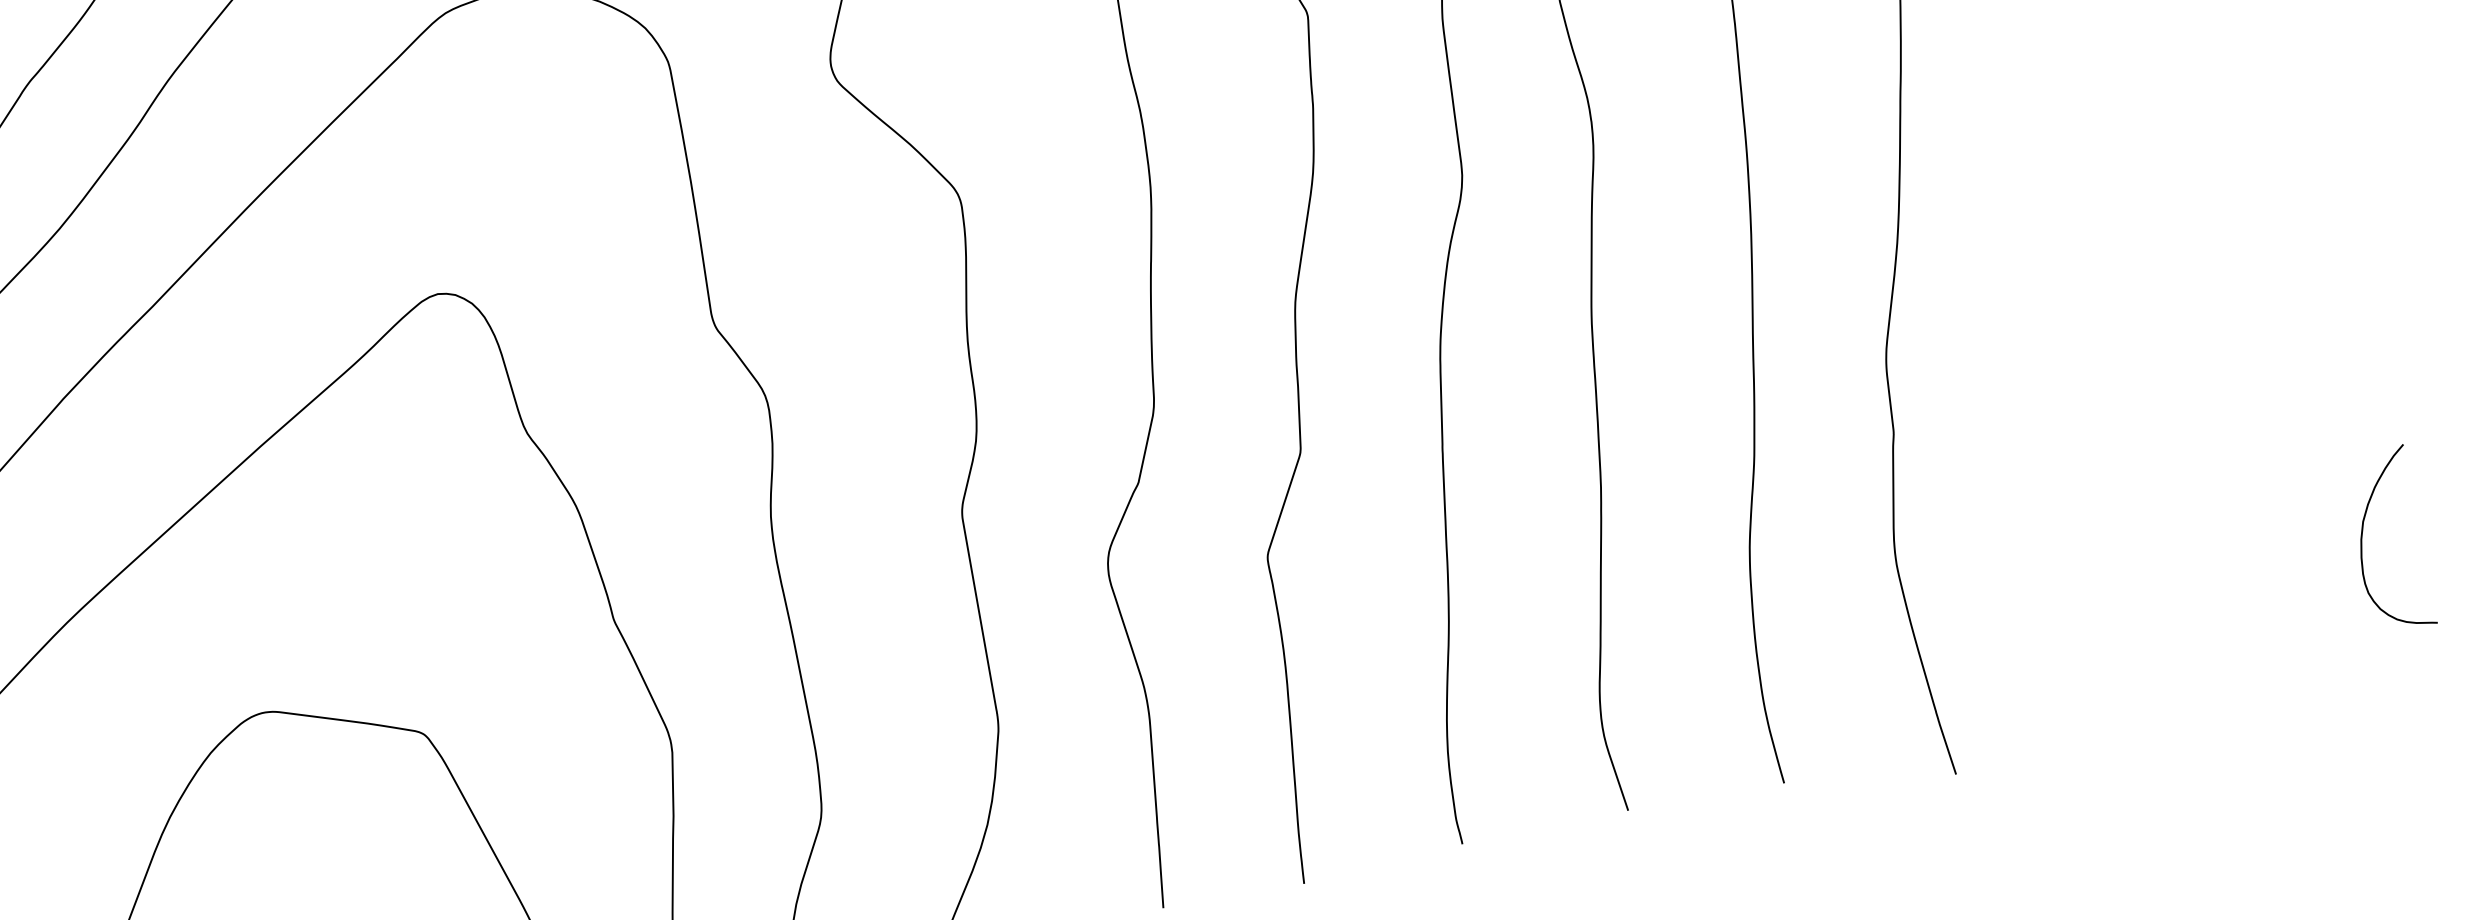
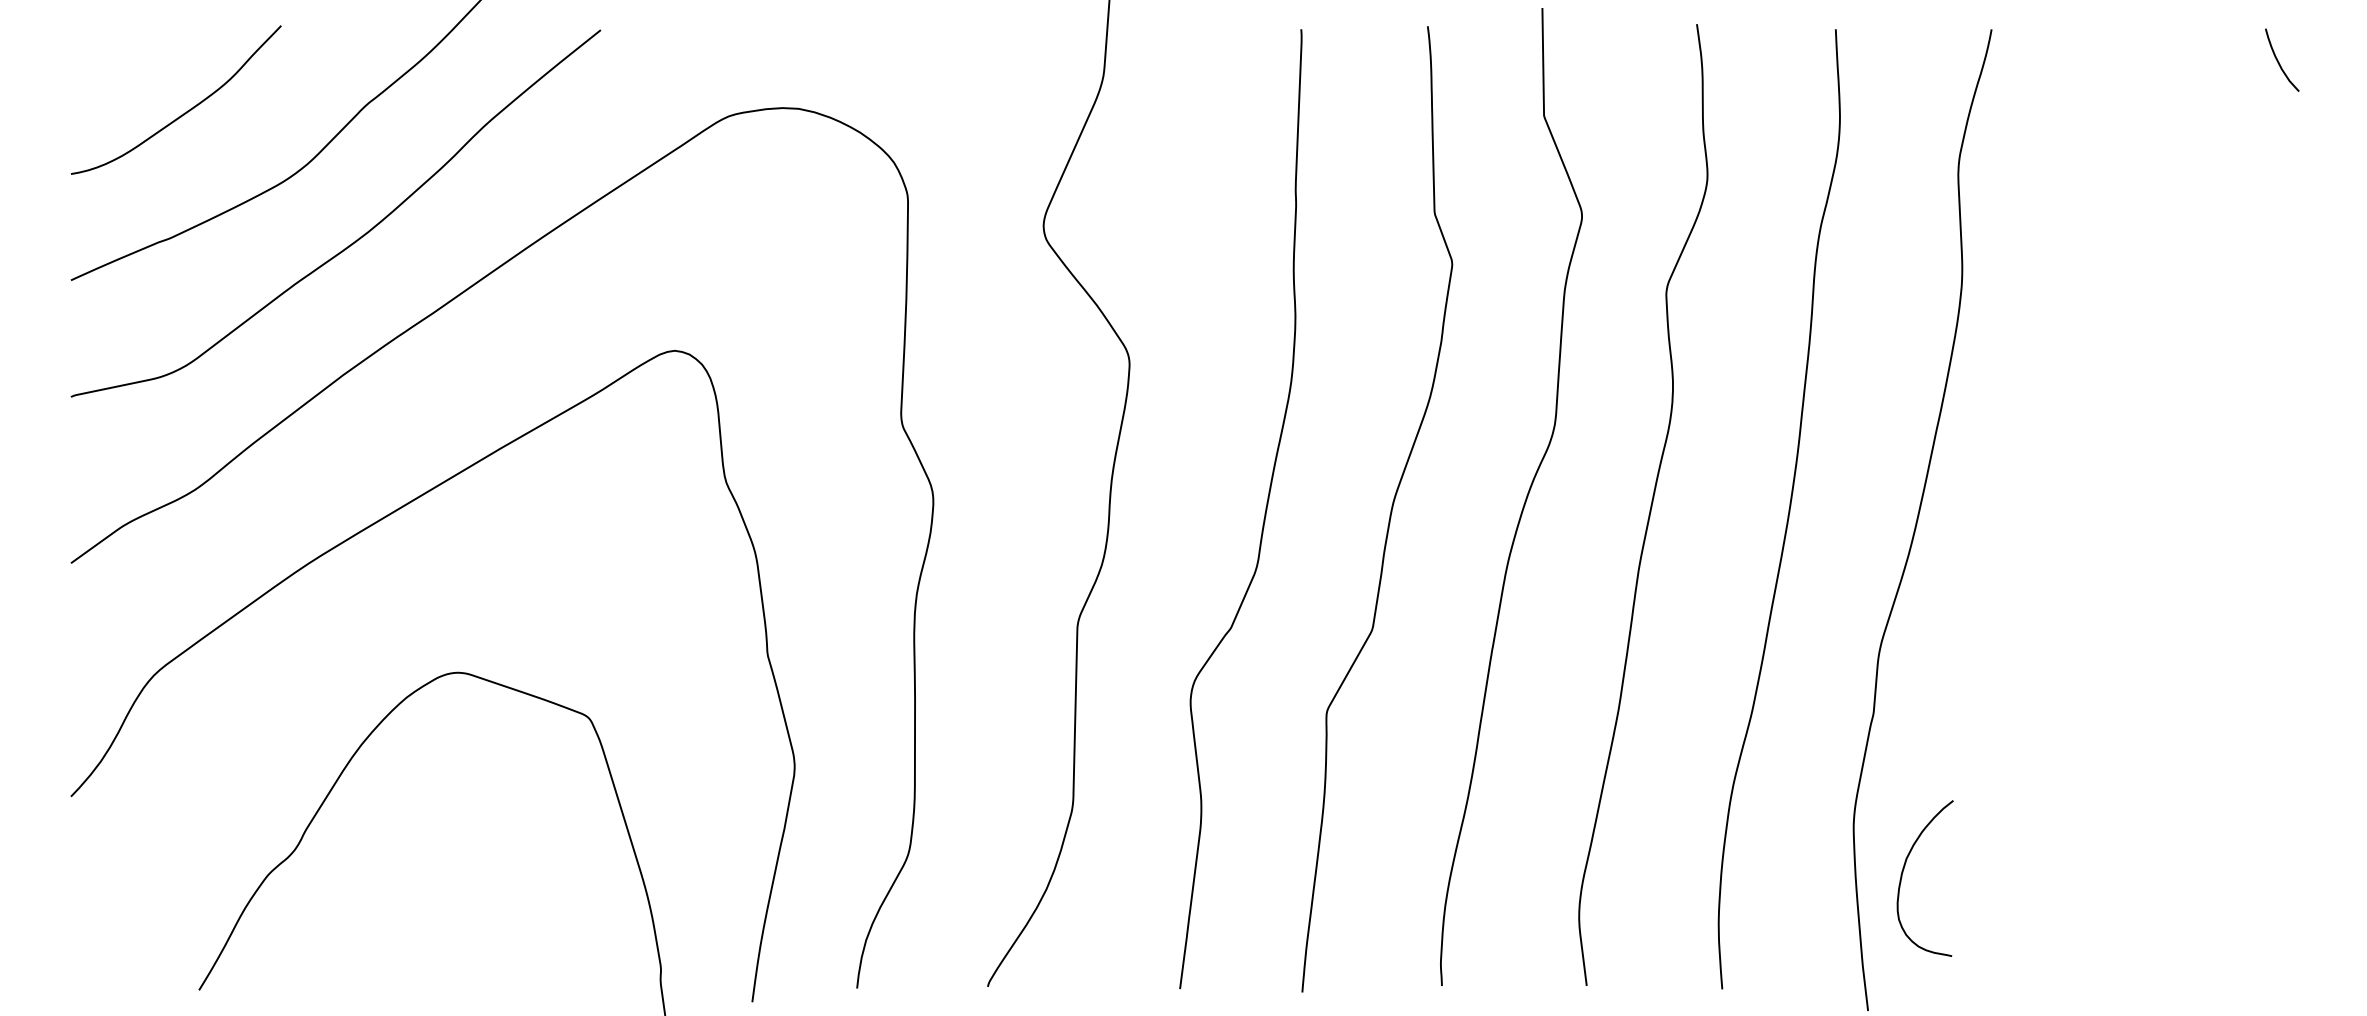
curve: (2362, 538) -> (1903, 872), moved

